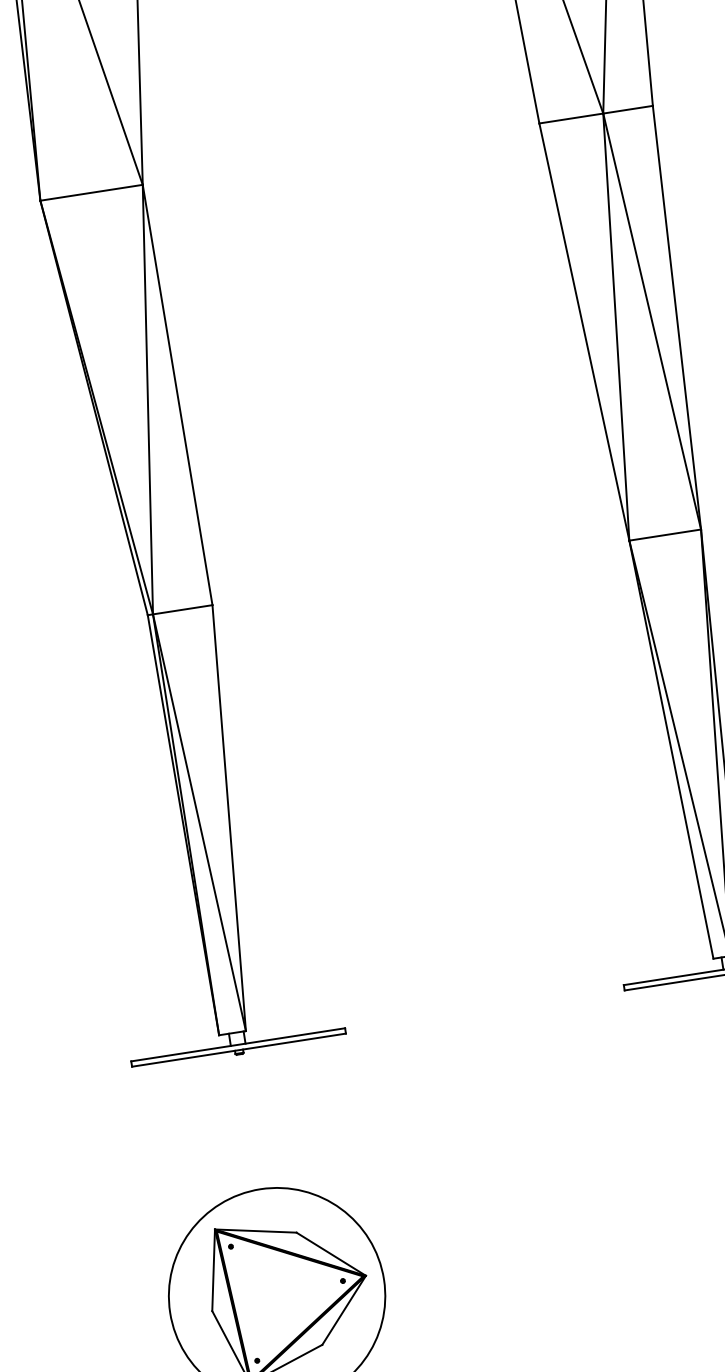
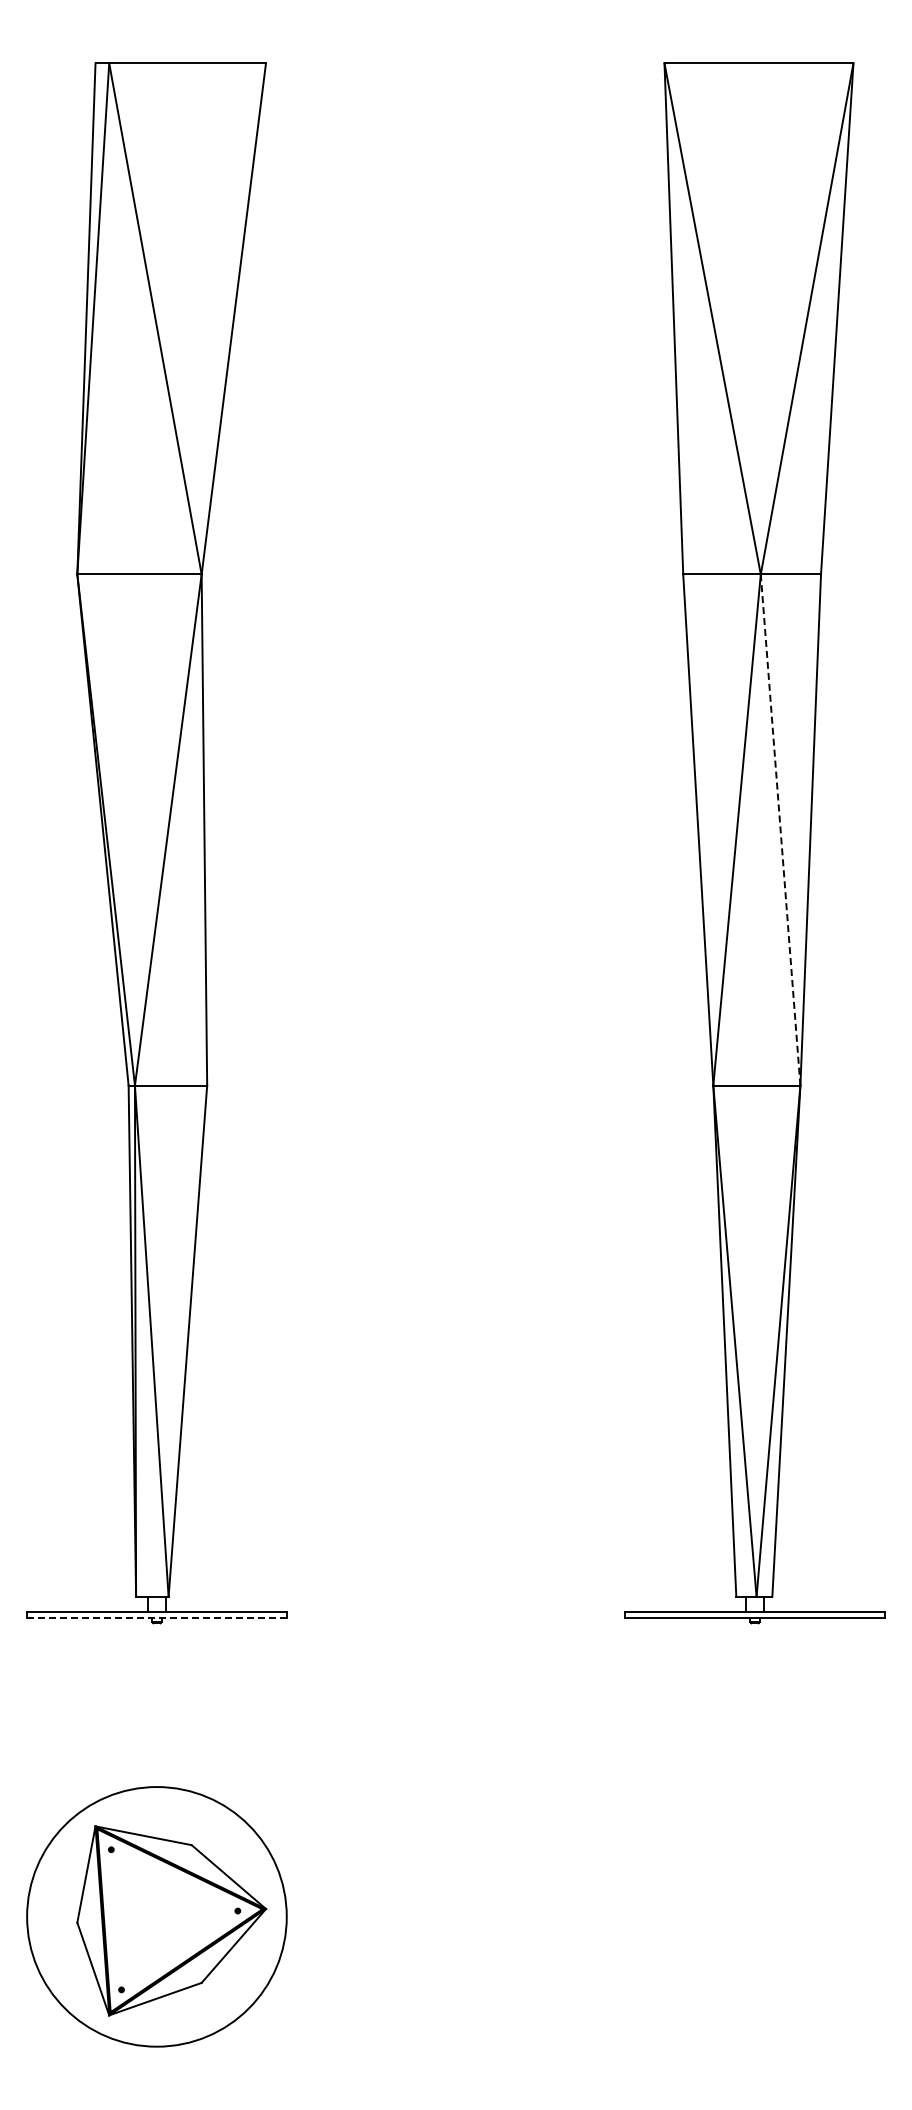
line: (652, 321) -> (780, 829), solid -> dashed
line: (238, 1050) -> (156, 1618), solid -> dashed

